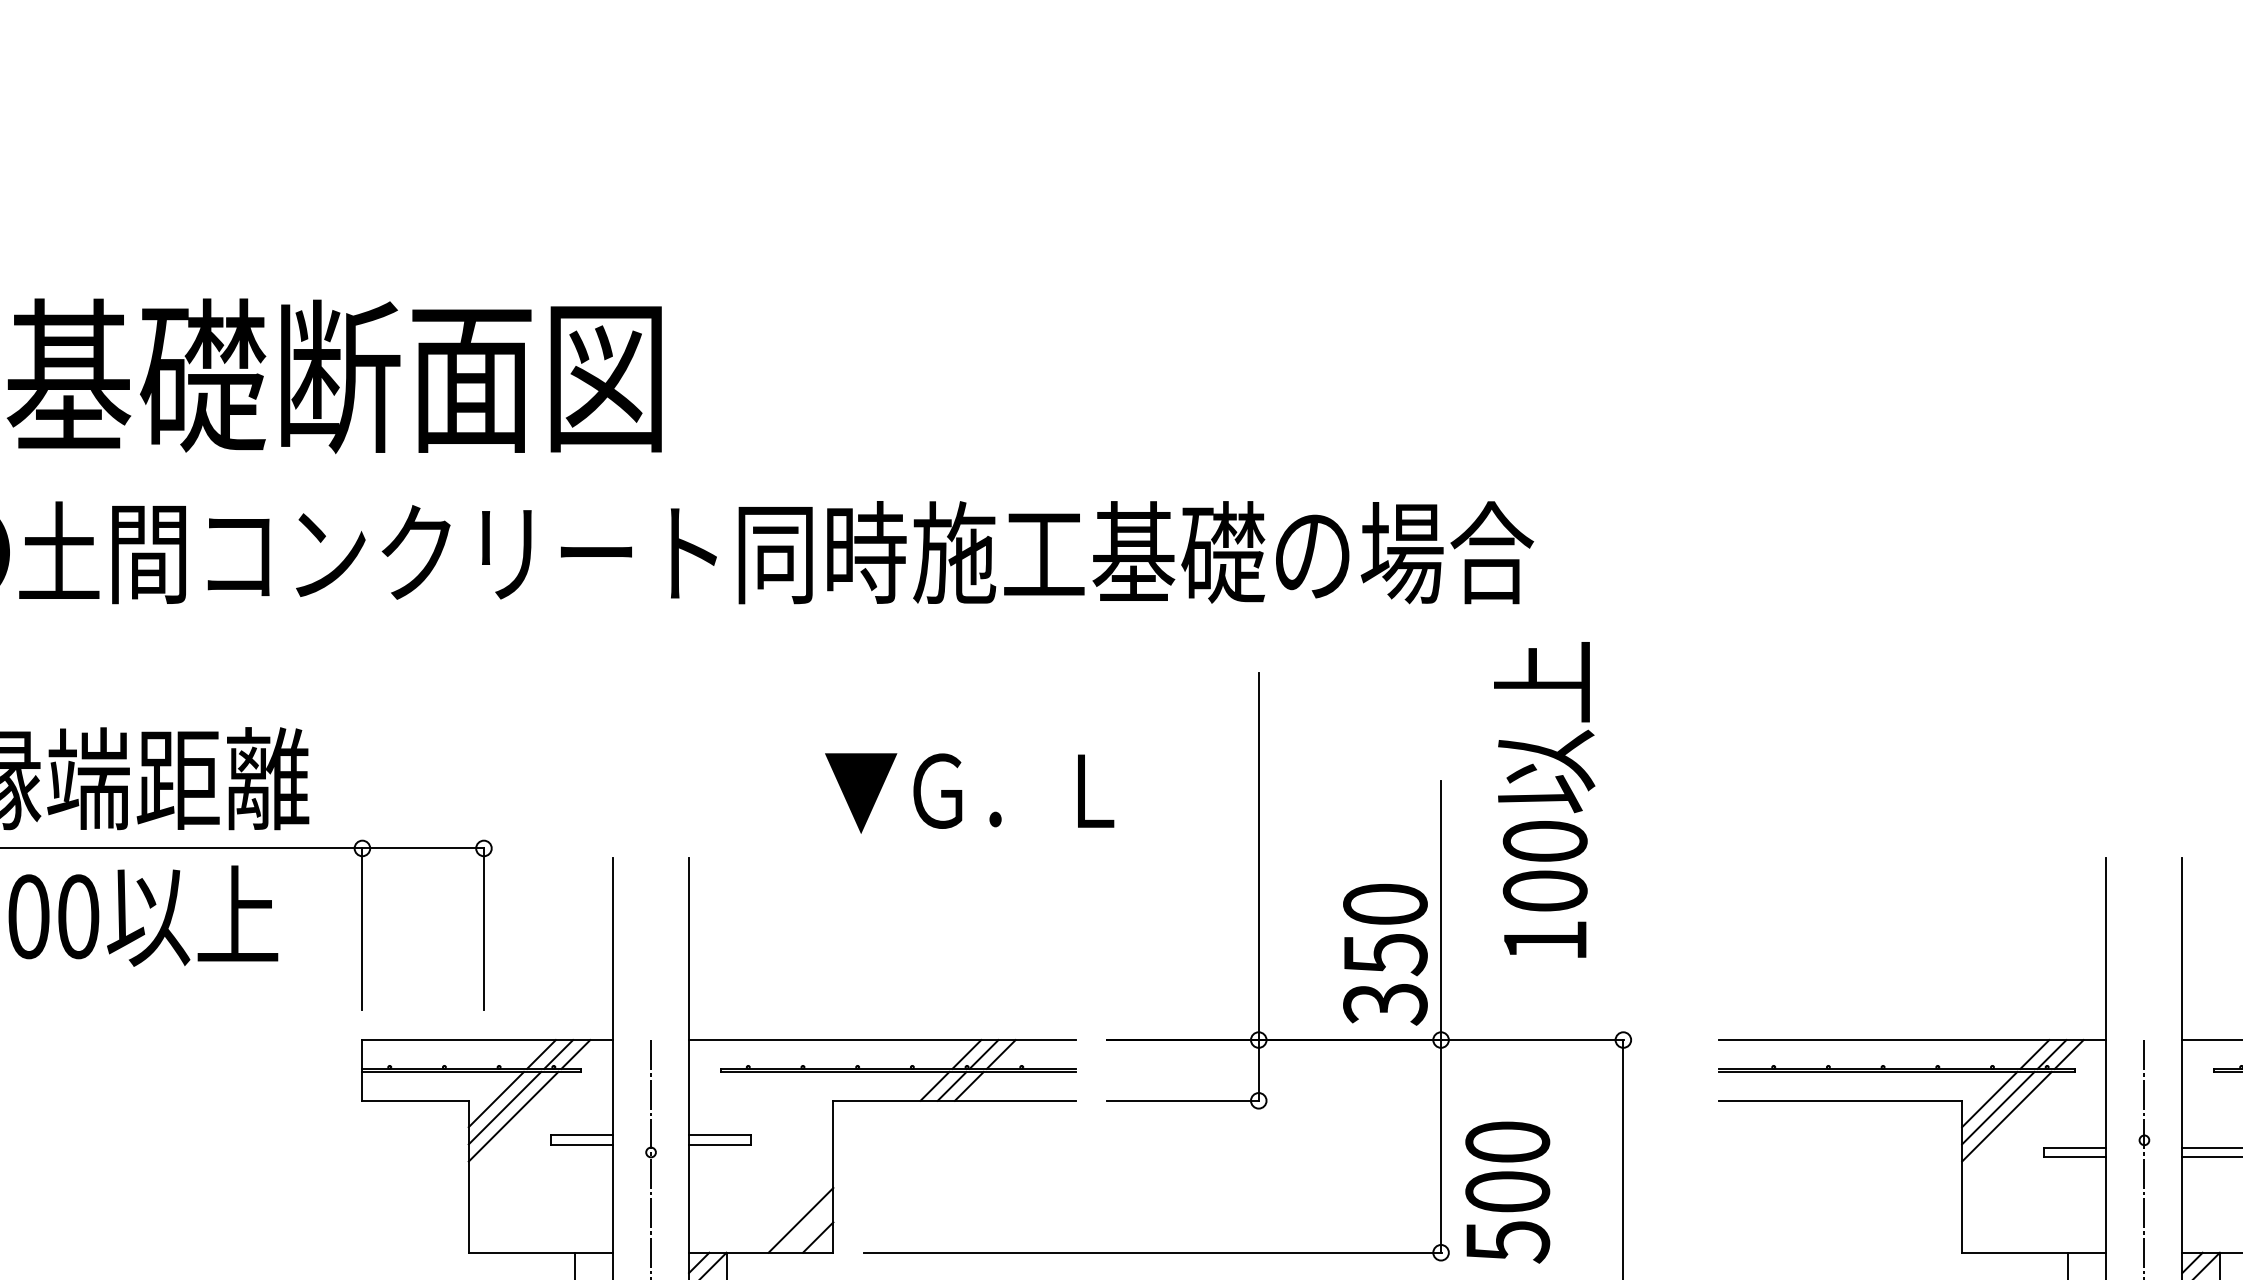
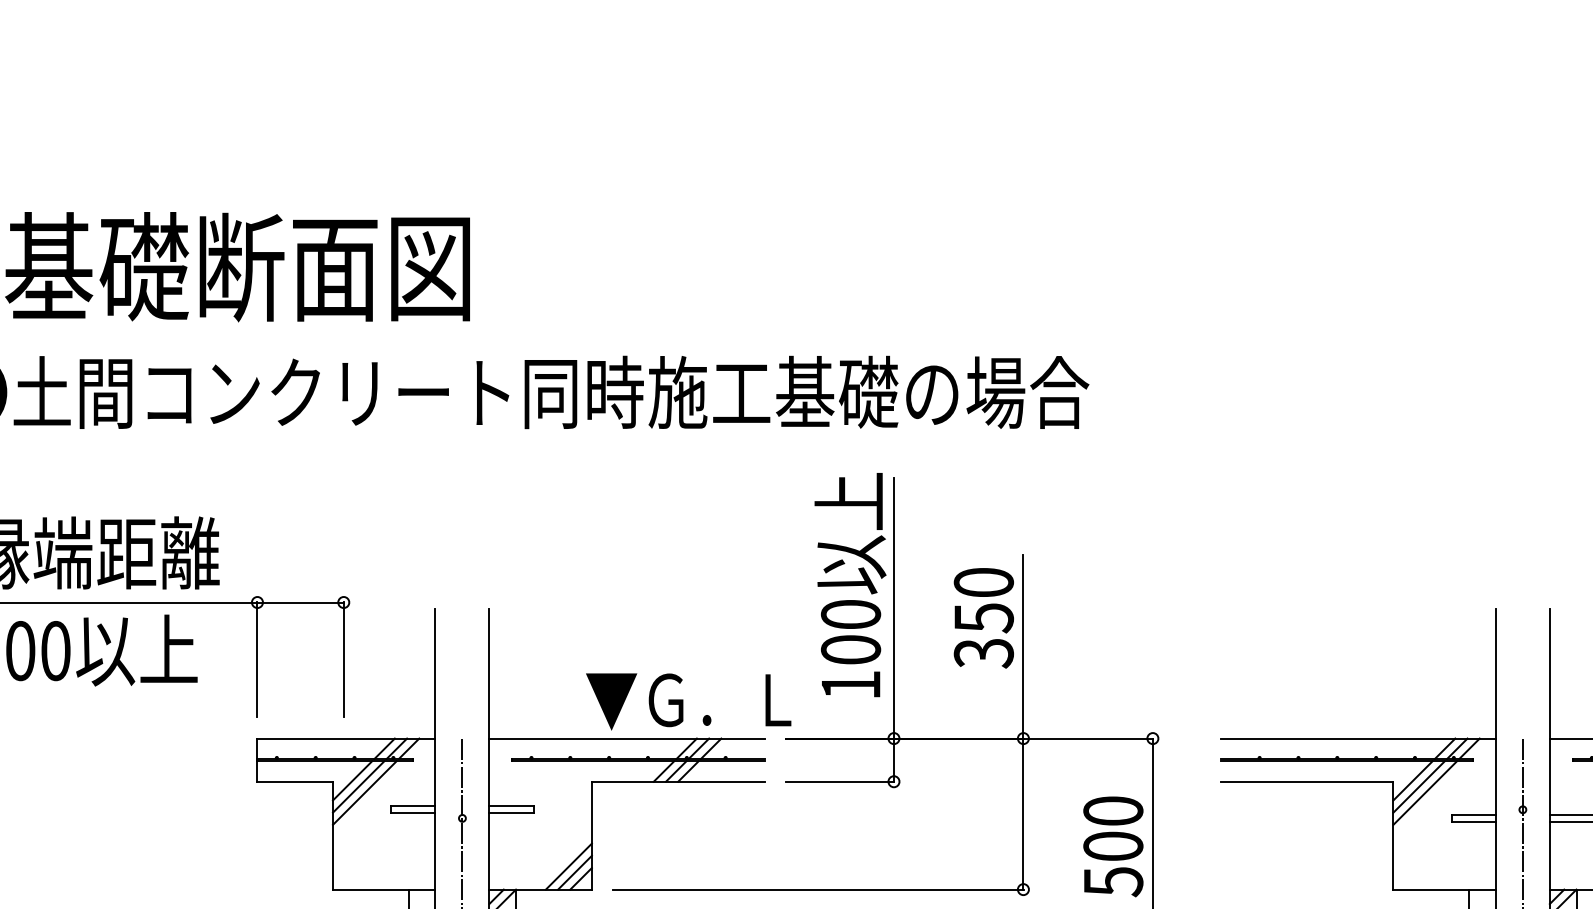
text: (969, 793) -> (688, 701), moved
text: (1544, 799) -> (850, 584), moved
text: (1385, 954) -> (983, 618), moved
text: (1507, 1192) -> (1113, 846), moved
line: (809, 1228) -> (574, 872), added

